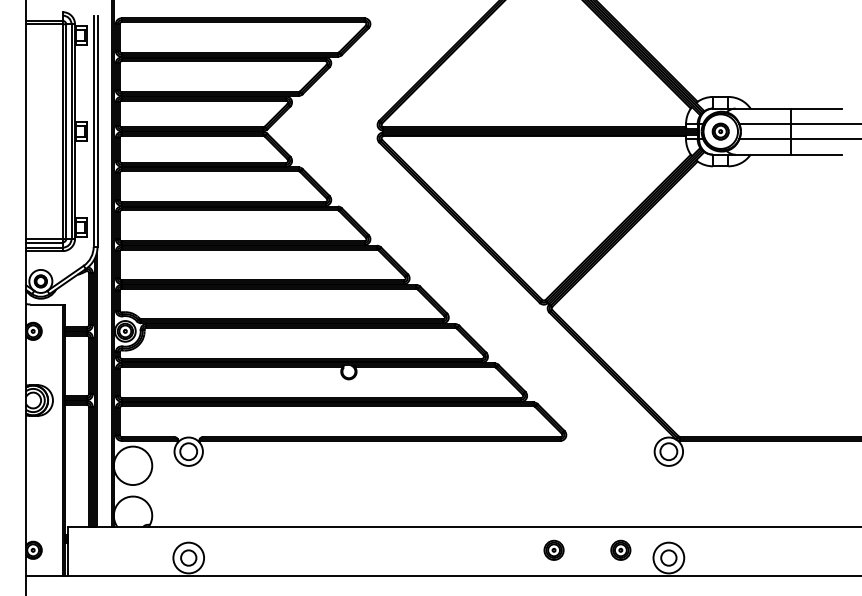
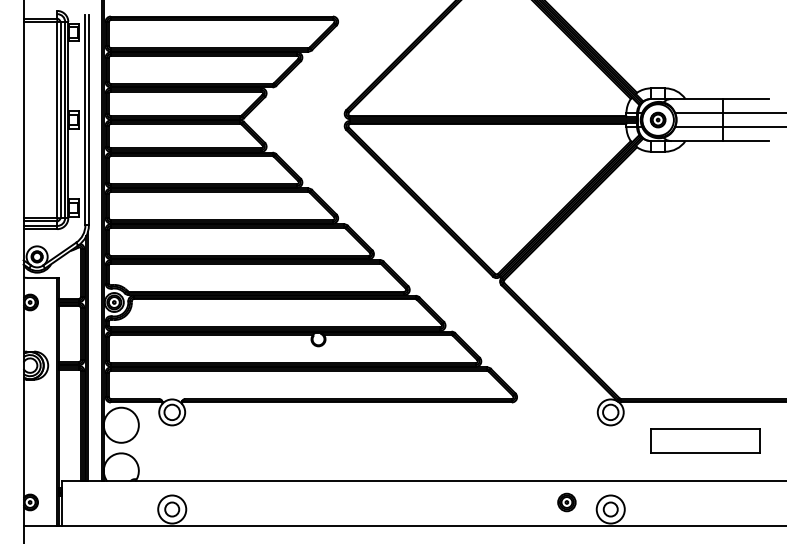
part: (772, 482) -> (705, 440), added
part: (553, 550) -> (505, 502), removed

